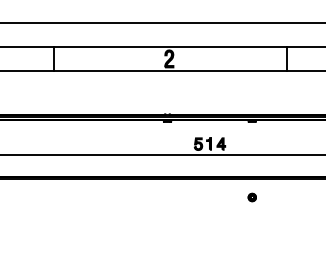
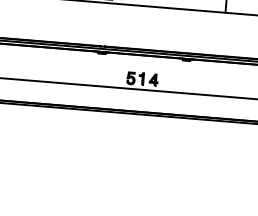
part: (251, 197) -> (179, 135), removed

